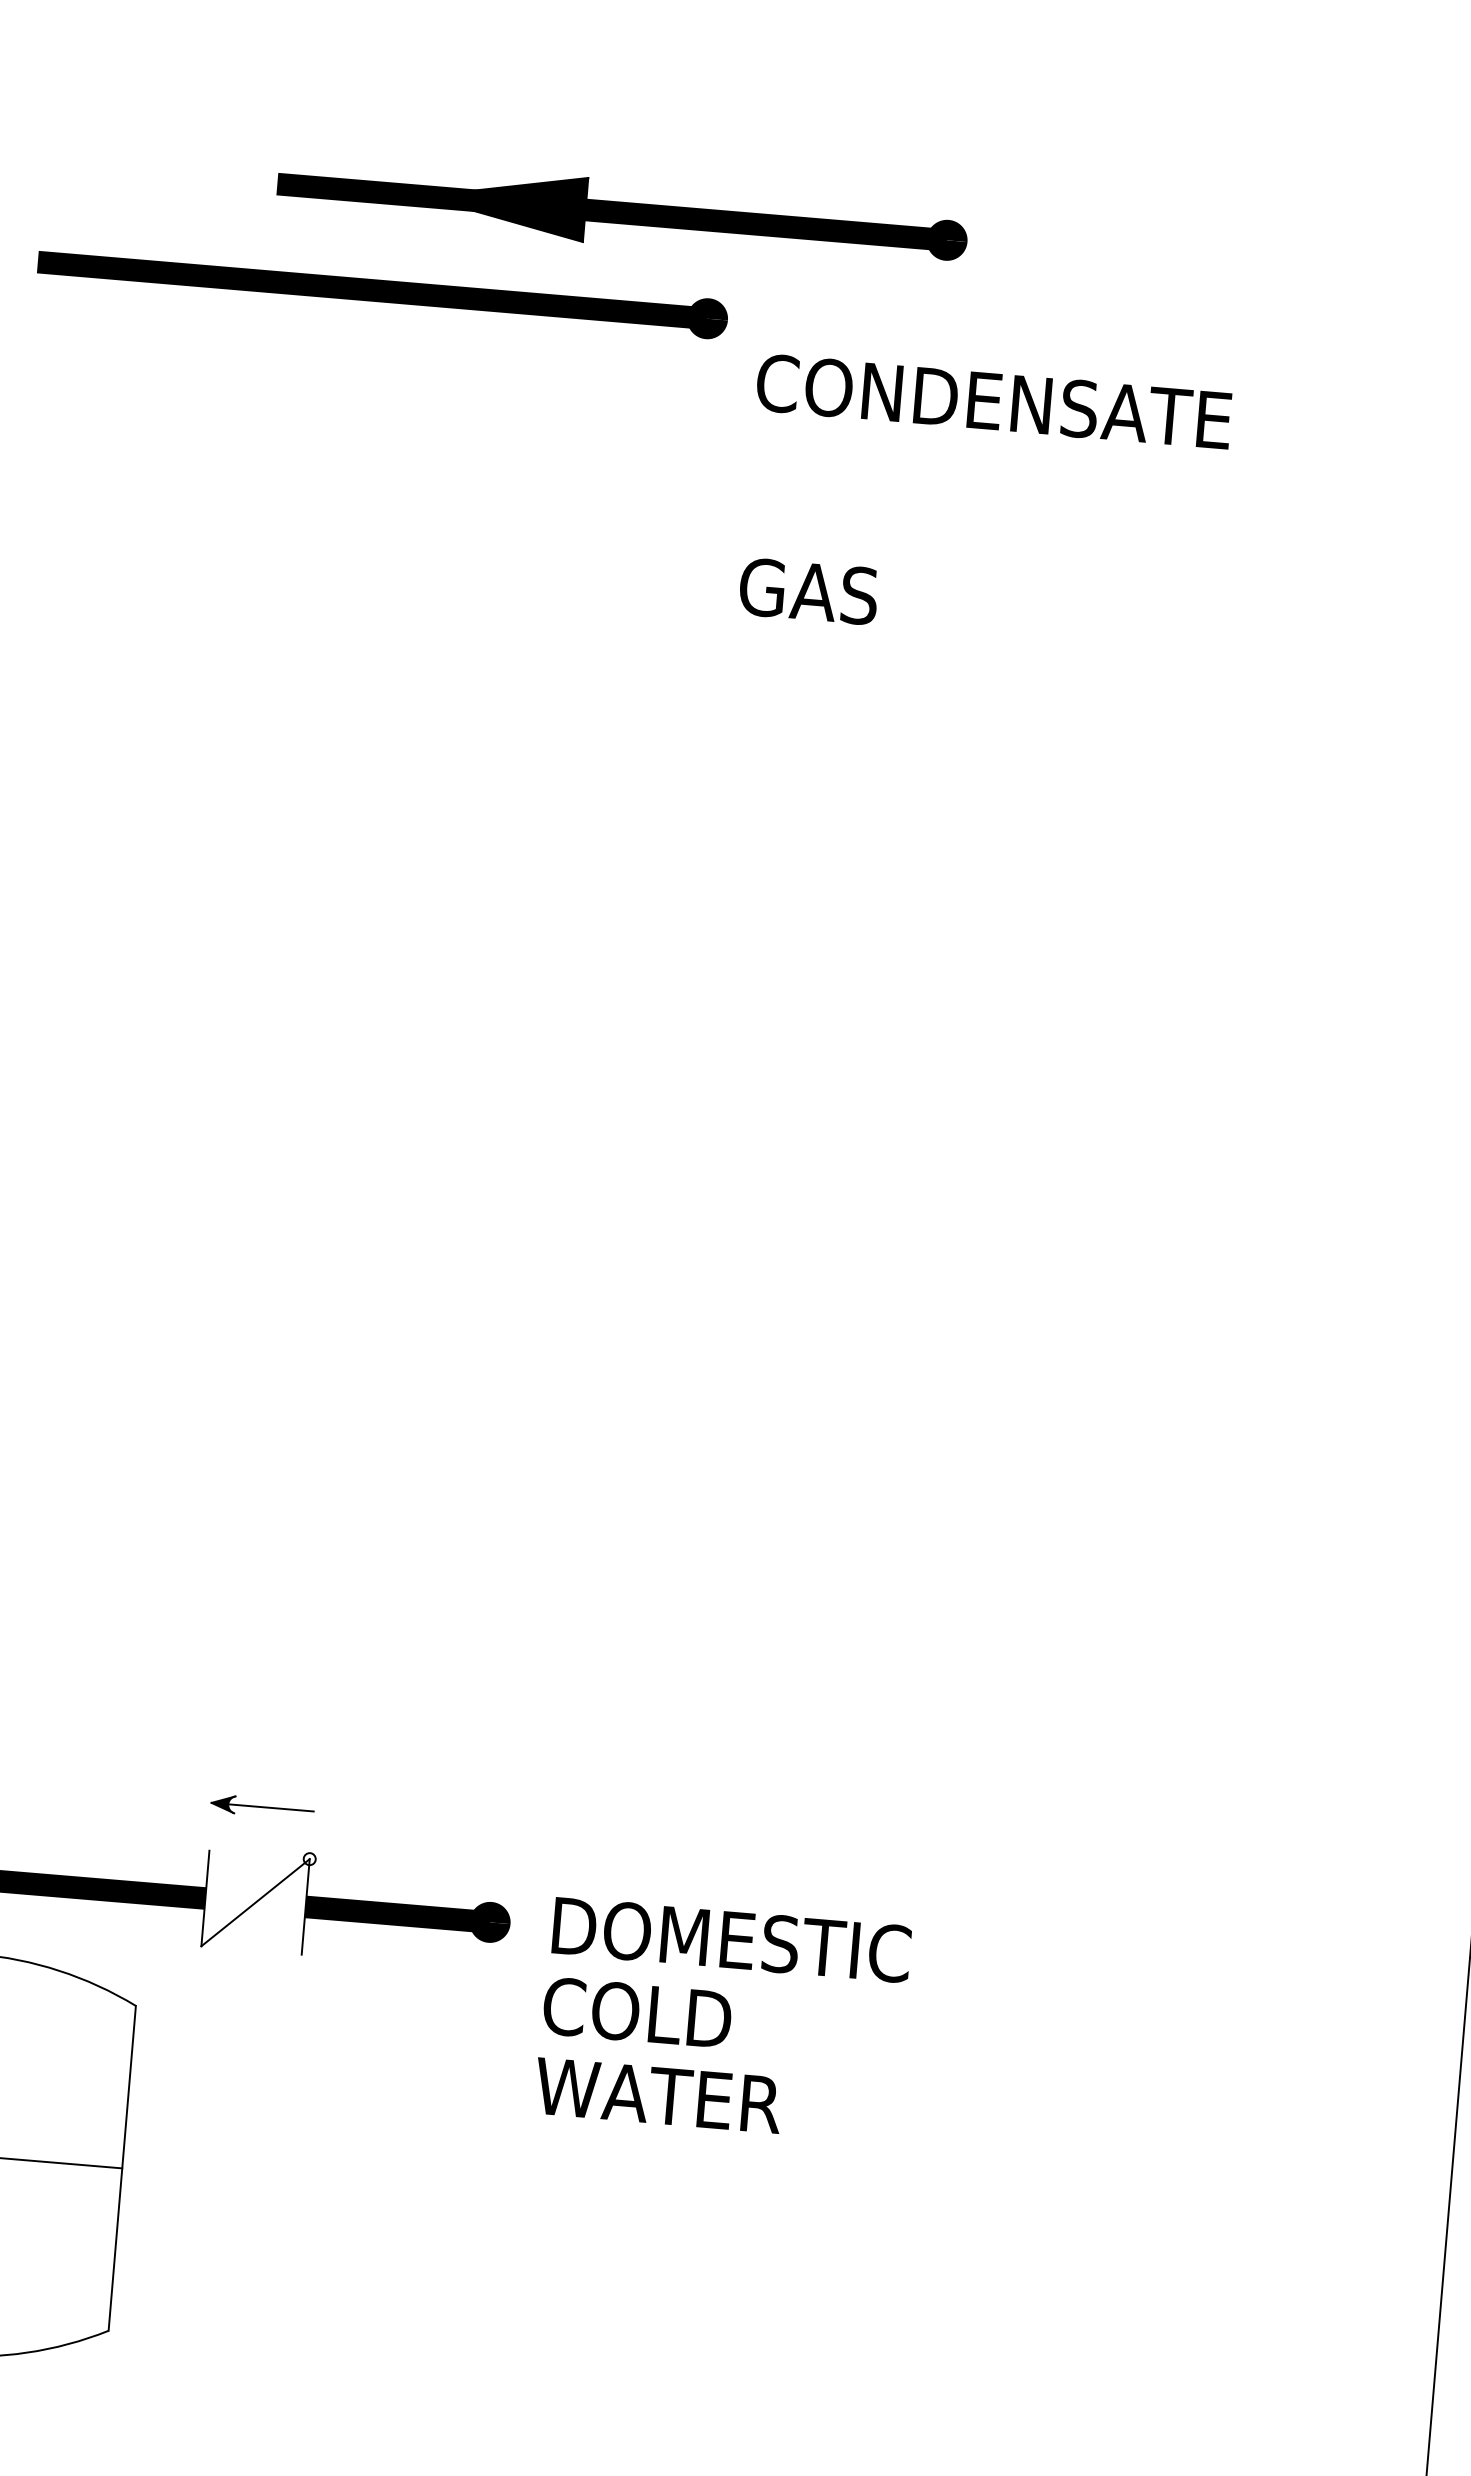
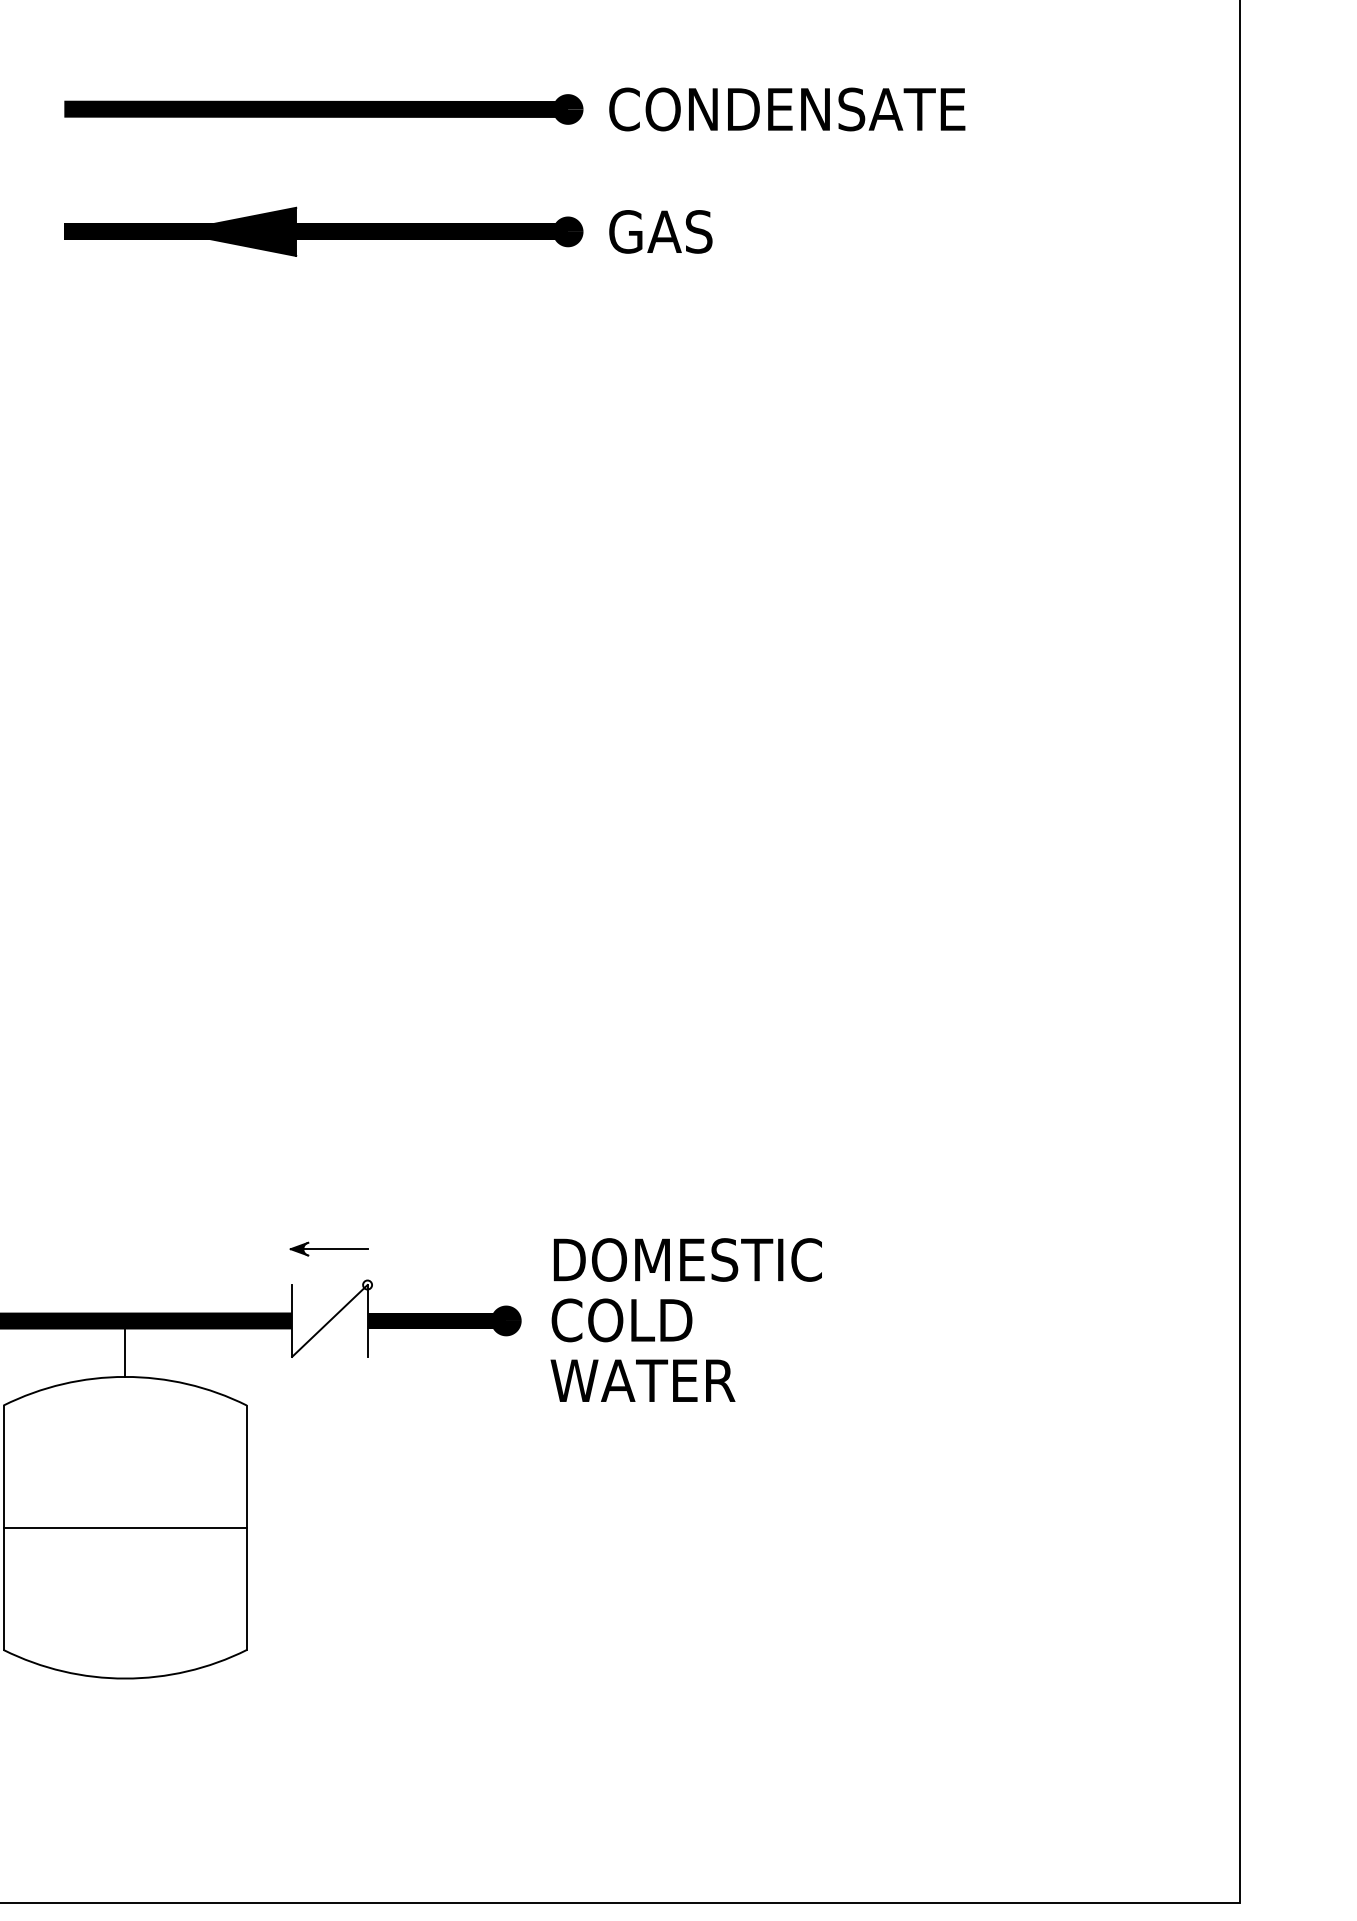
part: (621, 212) -> (323, 231), moved
text: (994, 401) -> (787, 109), moved
text: (808, 590) -> (660, 231), moved
text: (721, 2018) -> (685, 1319), moved

